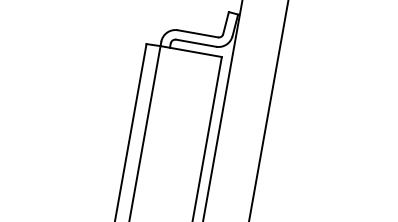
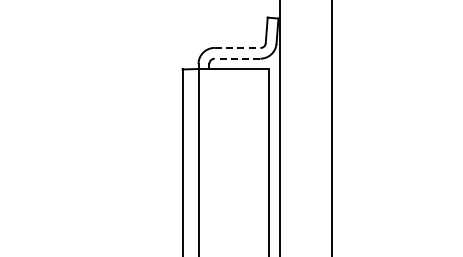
line: (197, 33) -> (237, 47), solid -> dashed
line: (196, 43) -> (237, 58), solid -> dashed

